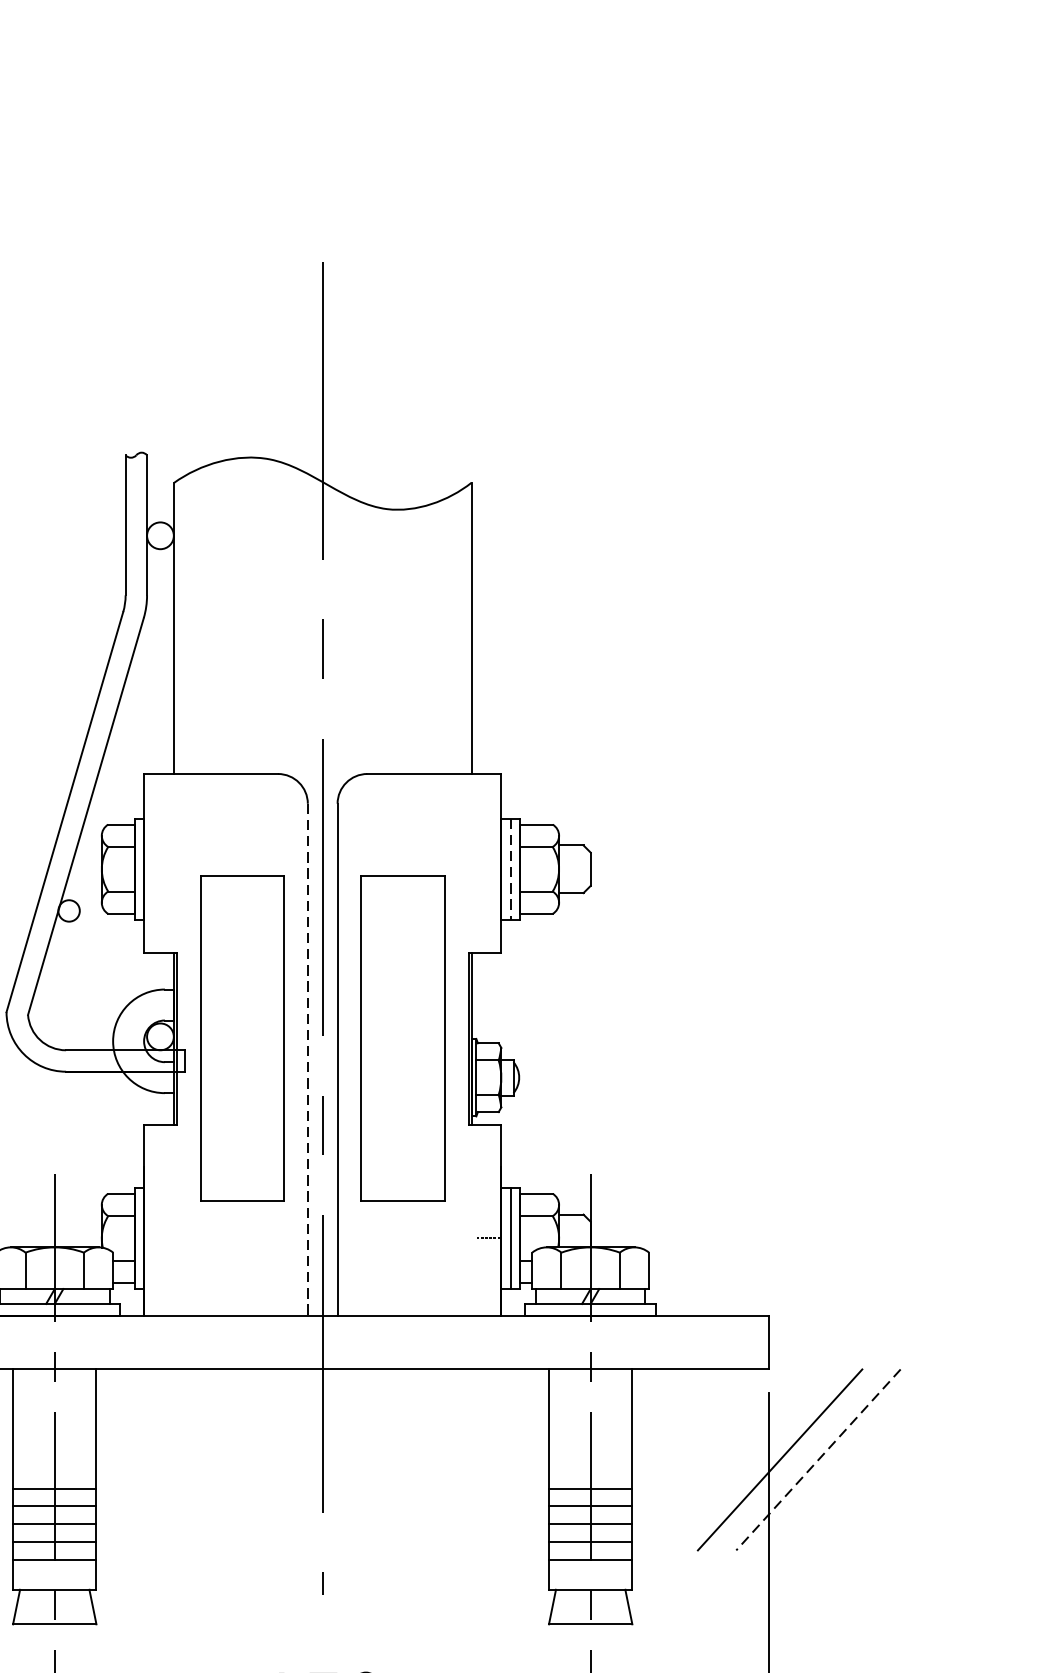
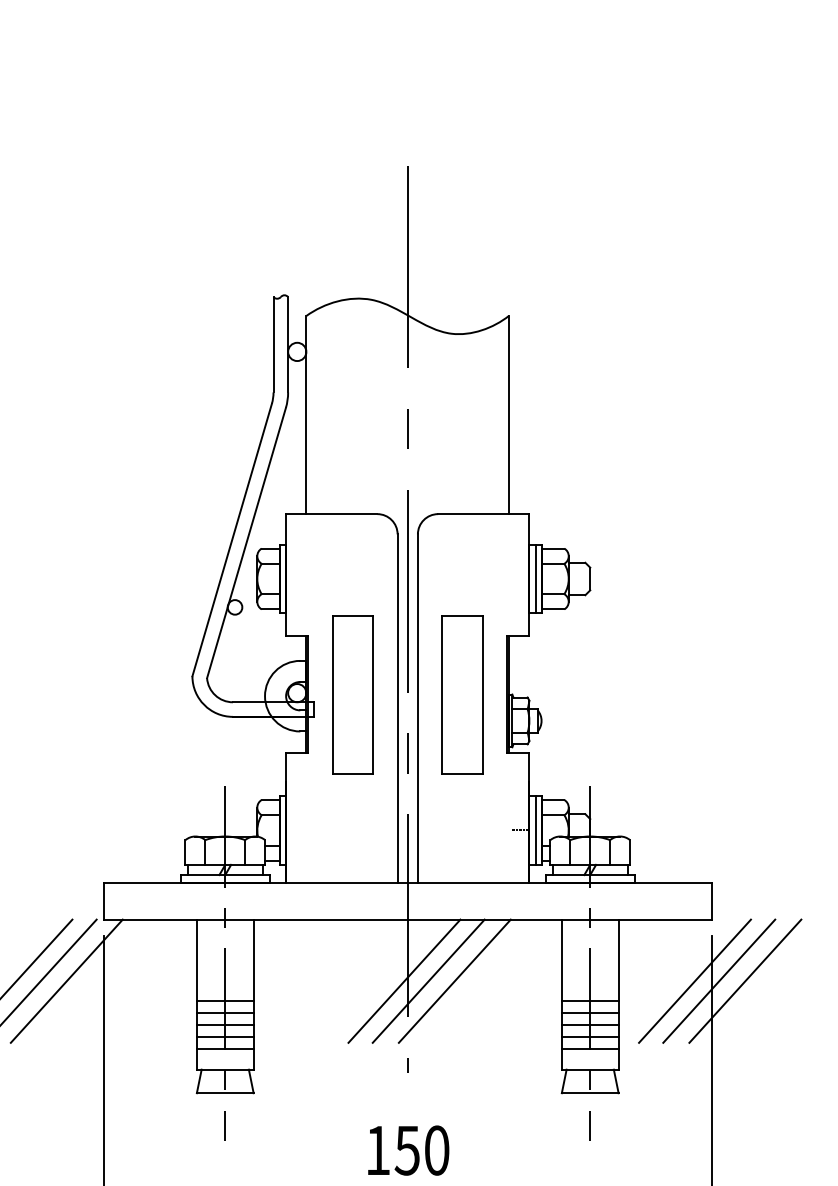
line: (510, 869) -> (535, 579), dashed -> solid
part: (241, 1038) -> (352, 694), size x0.71
part: (403, 1038) -> (462, 694), size x0.71
line: (307, 1060) -> (397, 709), dashed -> solid
line: (317, 1458) -> (404, 980), added
line: (353, 1458) -> (428, 980), added
line: (391, 1458) -> (454, 980), added
line: (743, 1458) -> (694, 980), added
line: (818, 1460) -> (745, 981), dashed -> solid

